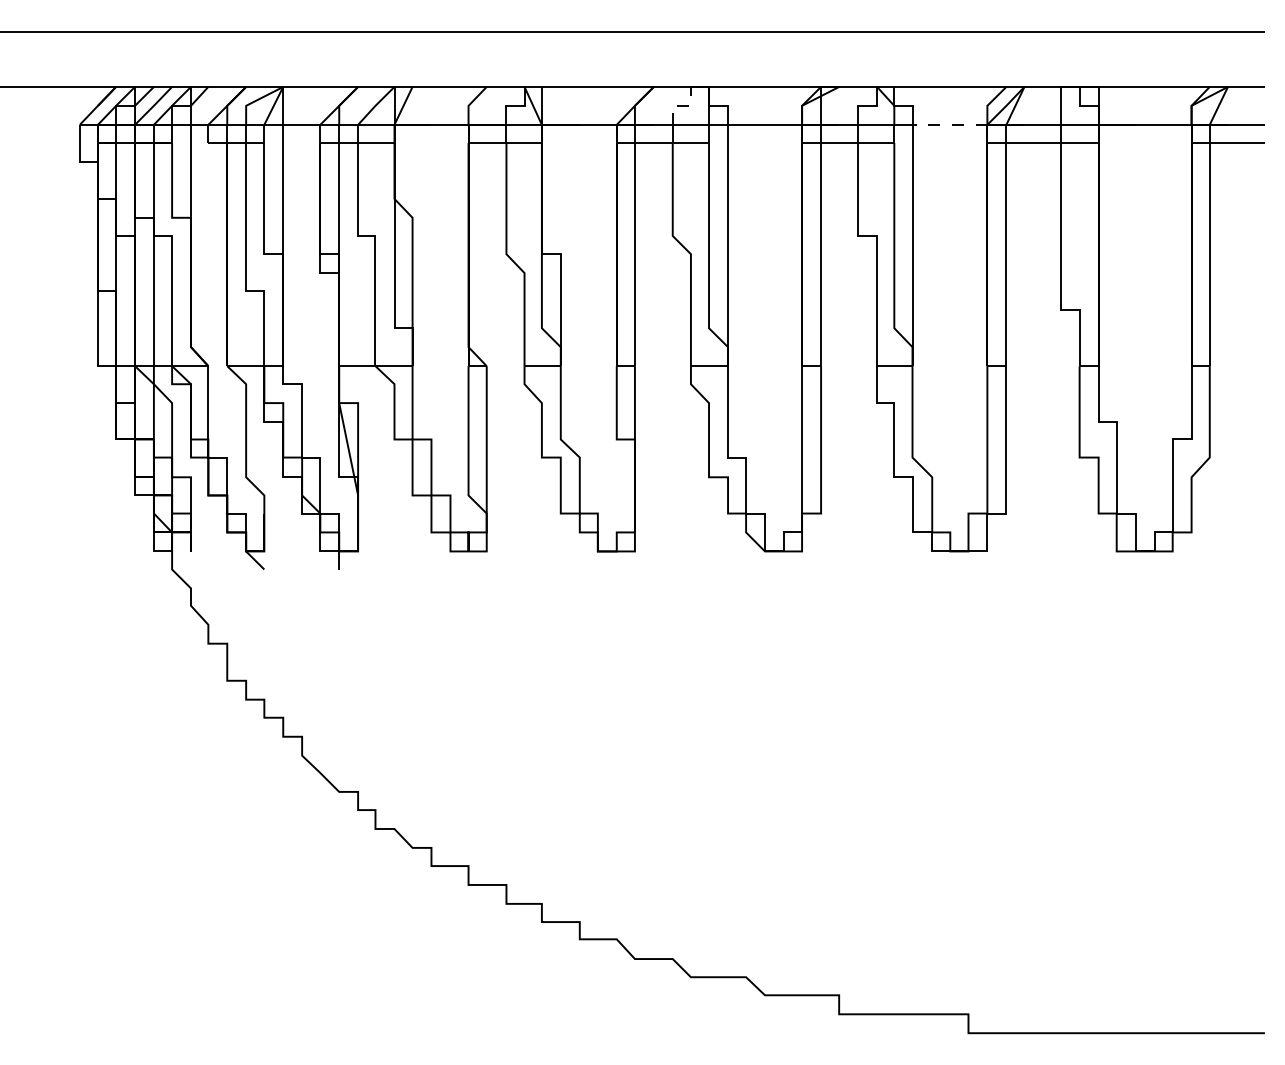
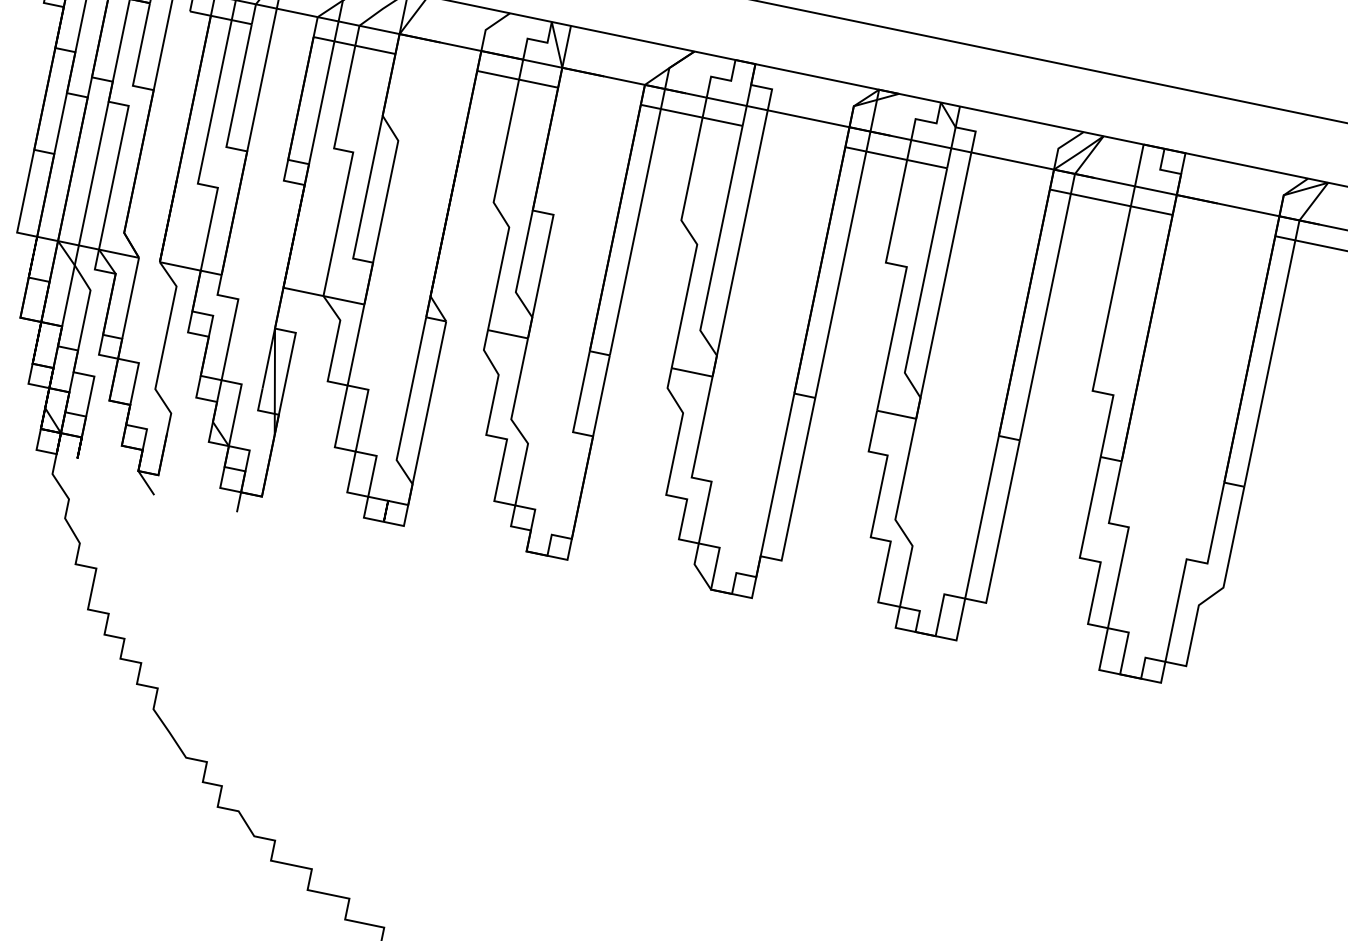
line: (681, 105) -> (720, 78), dashed -> solid
line: (949, 124) -> (1012, 160), dashed -> solid

